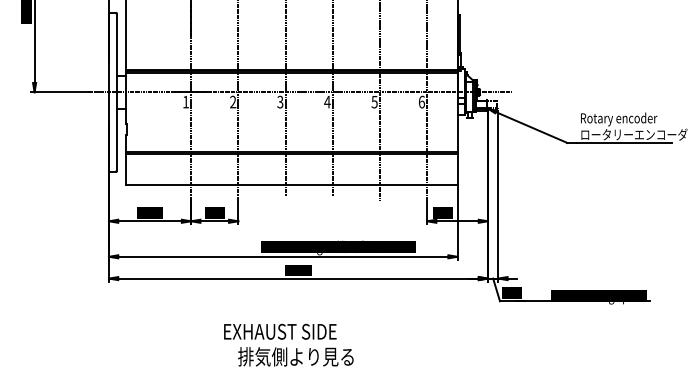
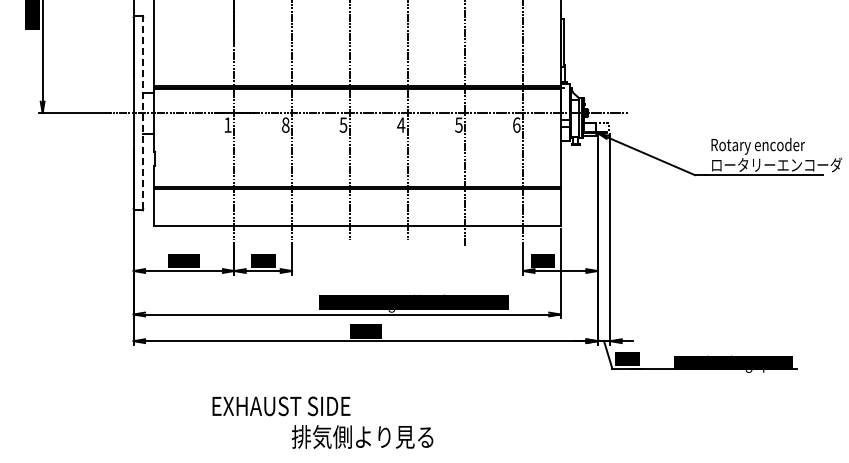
line: (116, 92) -> (143, 113), solid -> dashed
text: (232, 101) -> (285, 124), 2 -> 8
text: (280, 101) -> (343, 124), 3 -> 5
text: (280, 331) -> (281, 406), moved

